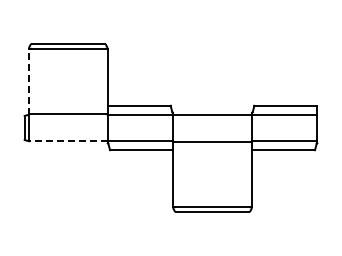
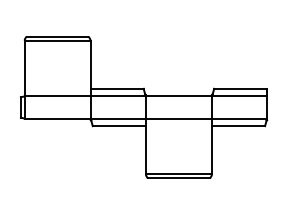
line: (28, 81) -> (24, 68), dashed -> solid
line: (67, 141) -> (56, 118), dashed -> solid

